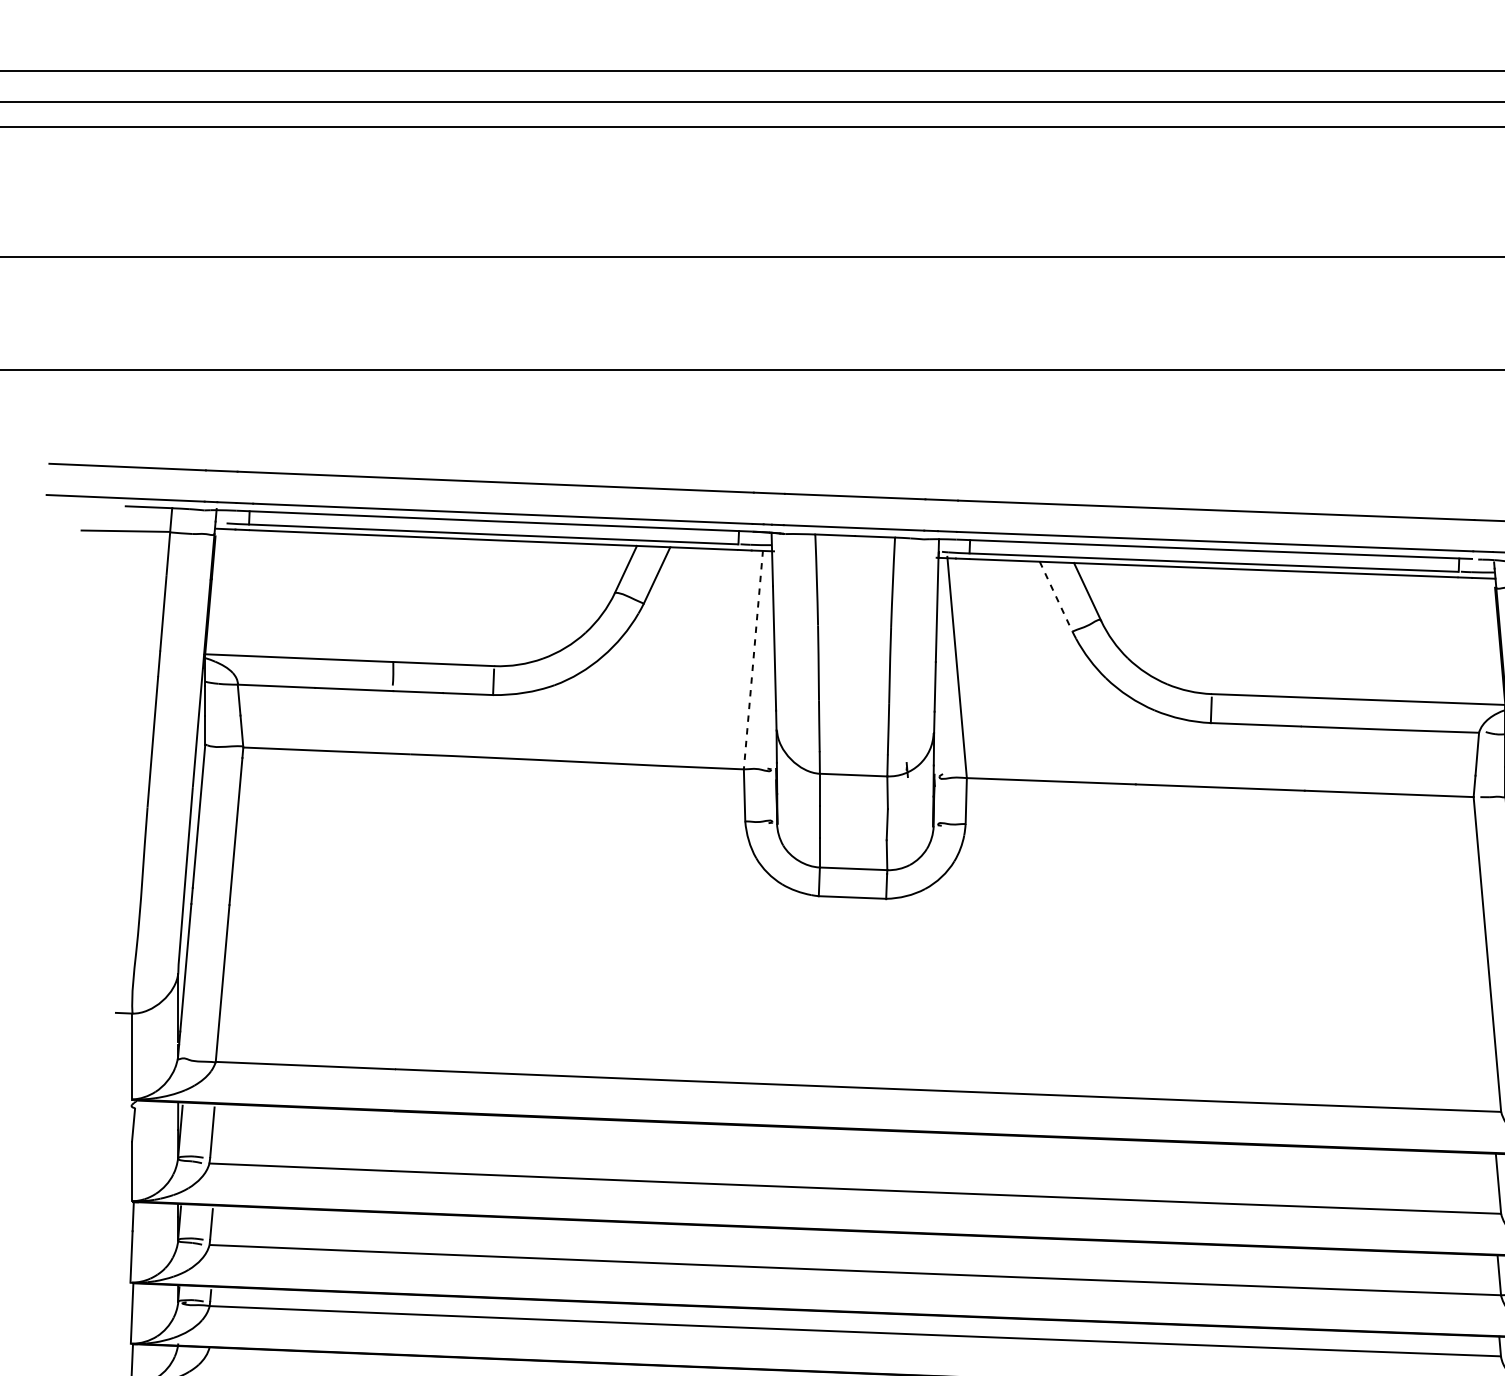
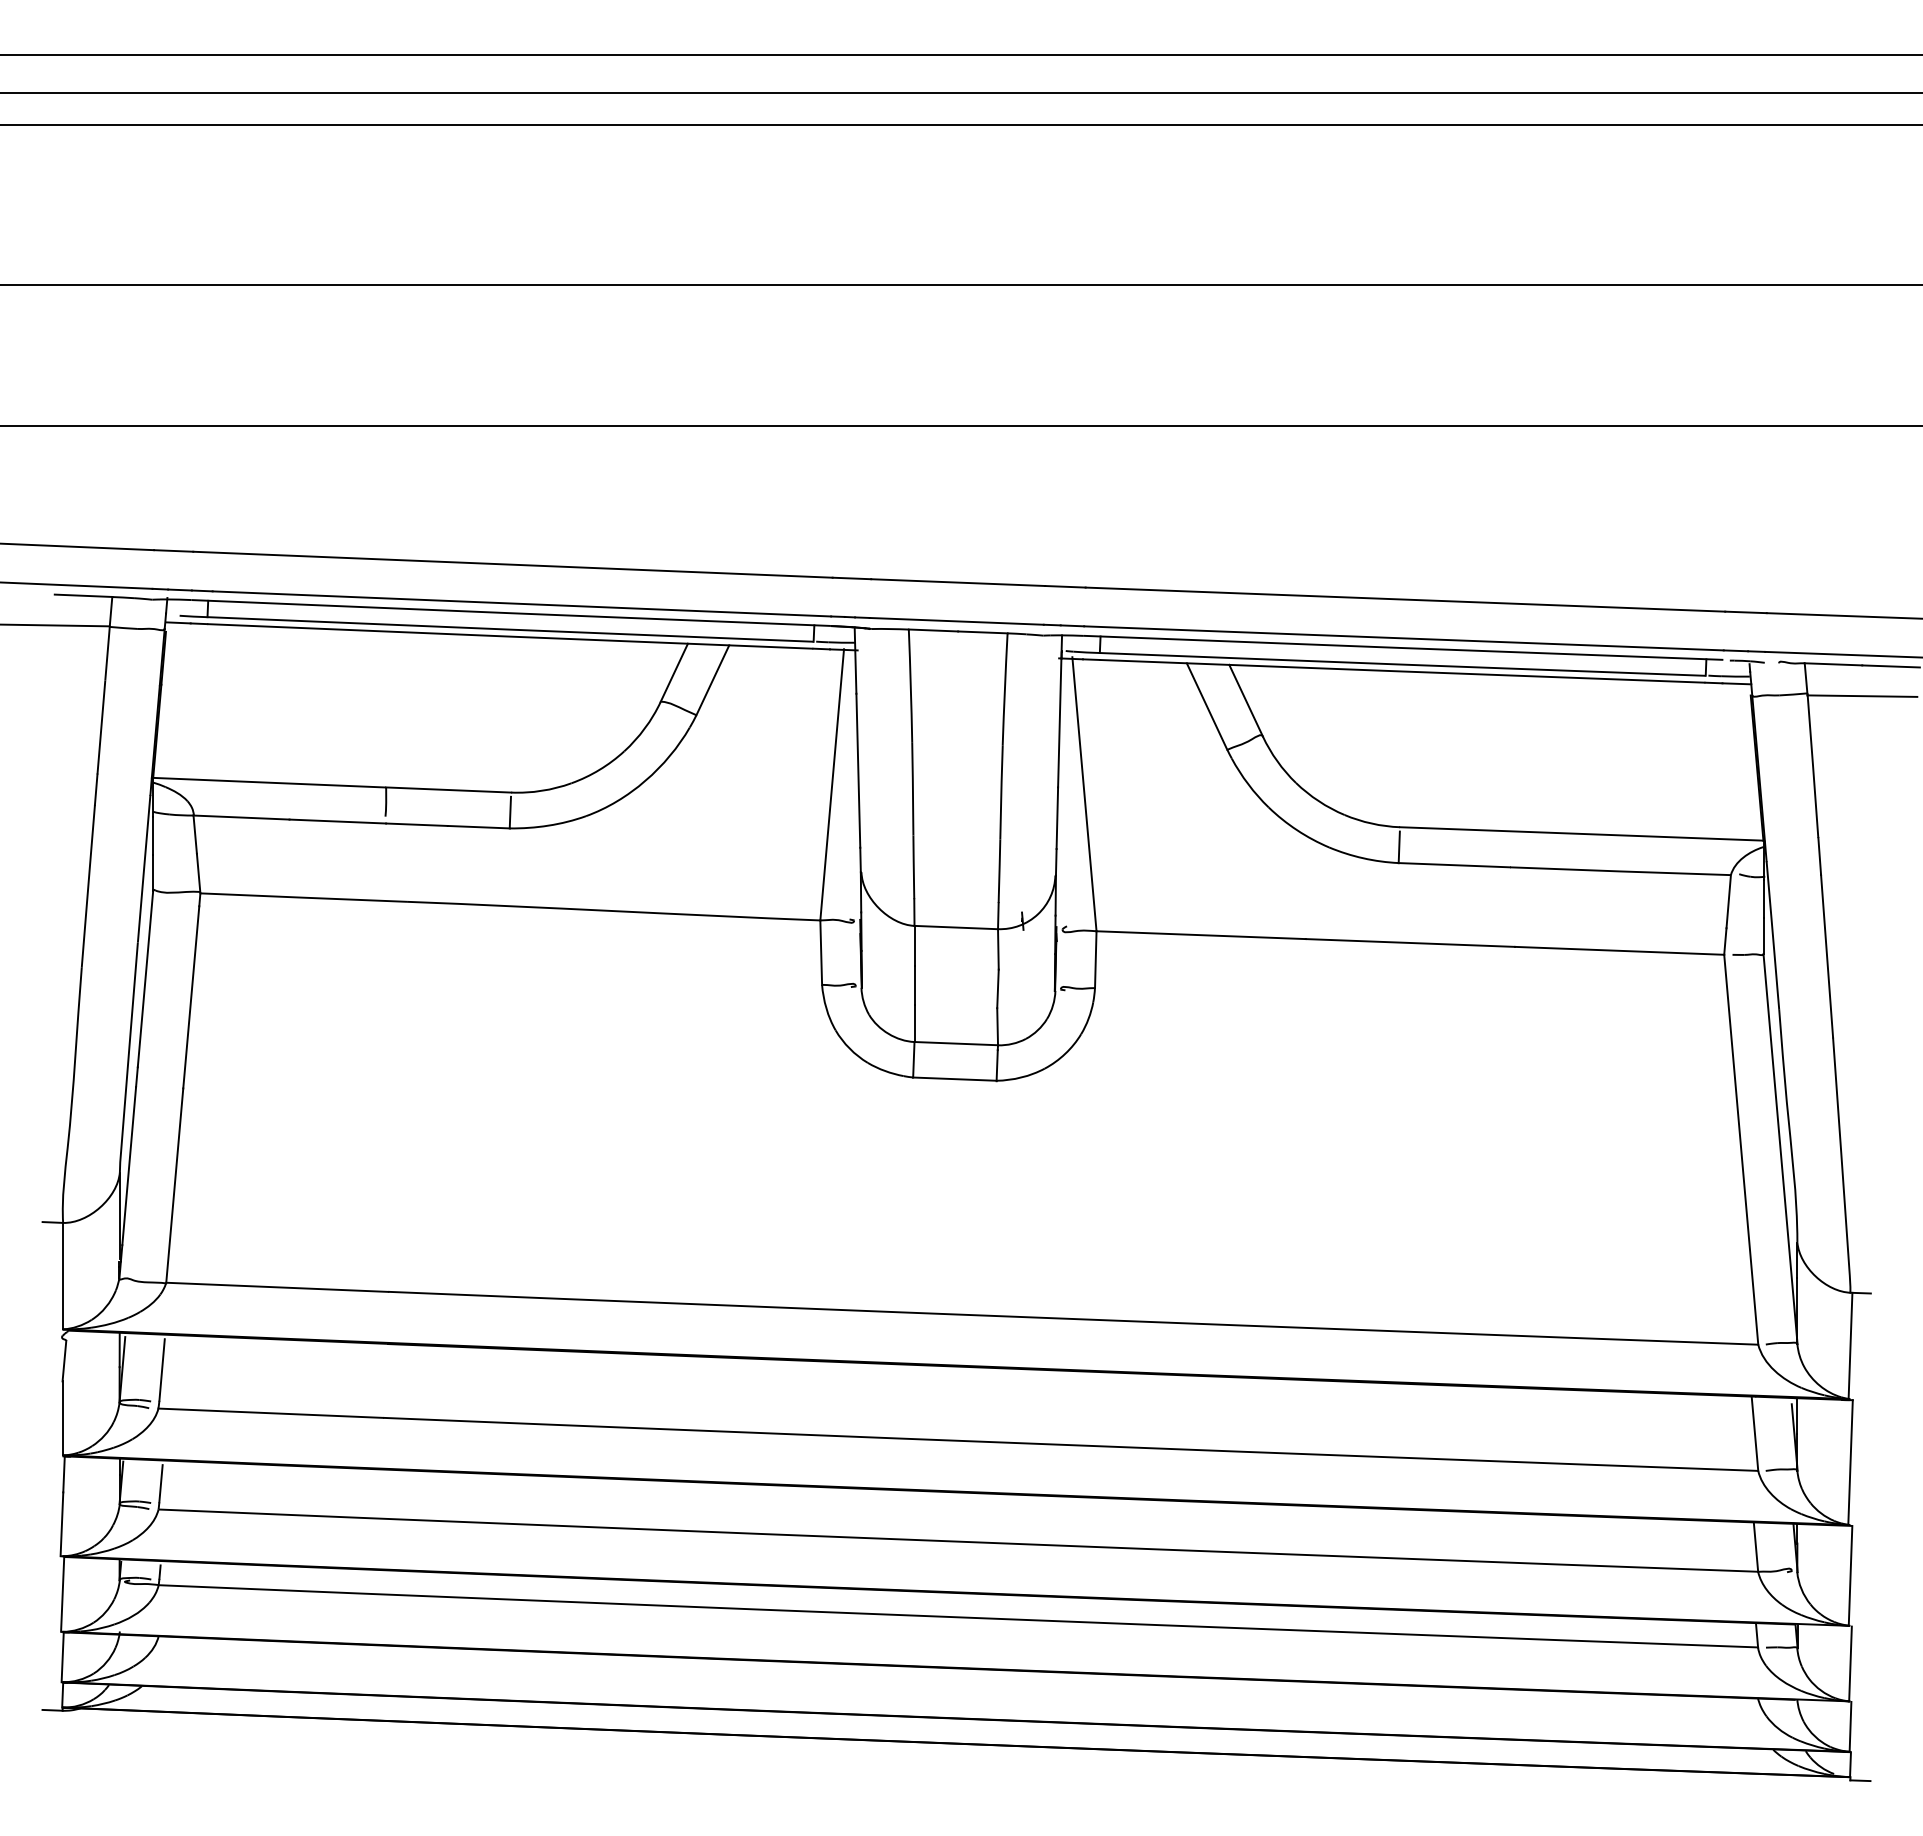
line: (1056, 596) -> (1207, 706), dashed -> solid
line: (753, 660) -> (832, 785), dashed -> solid

